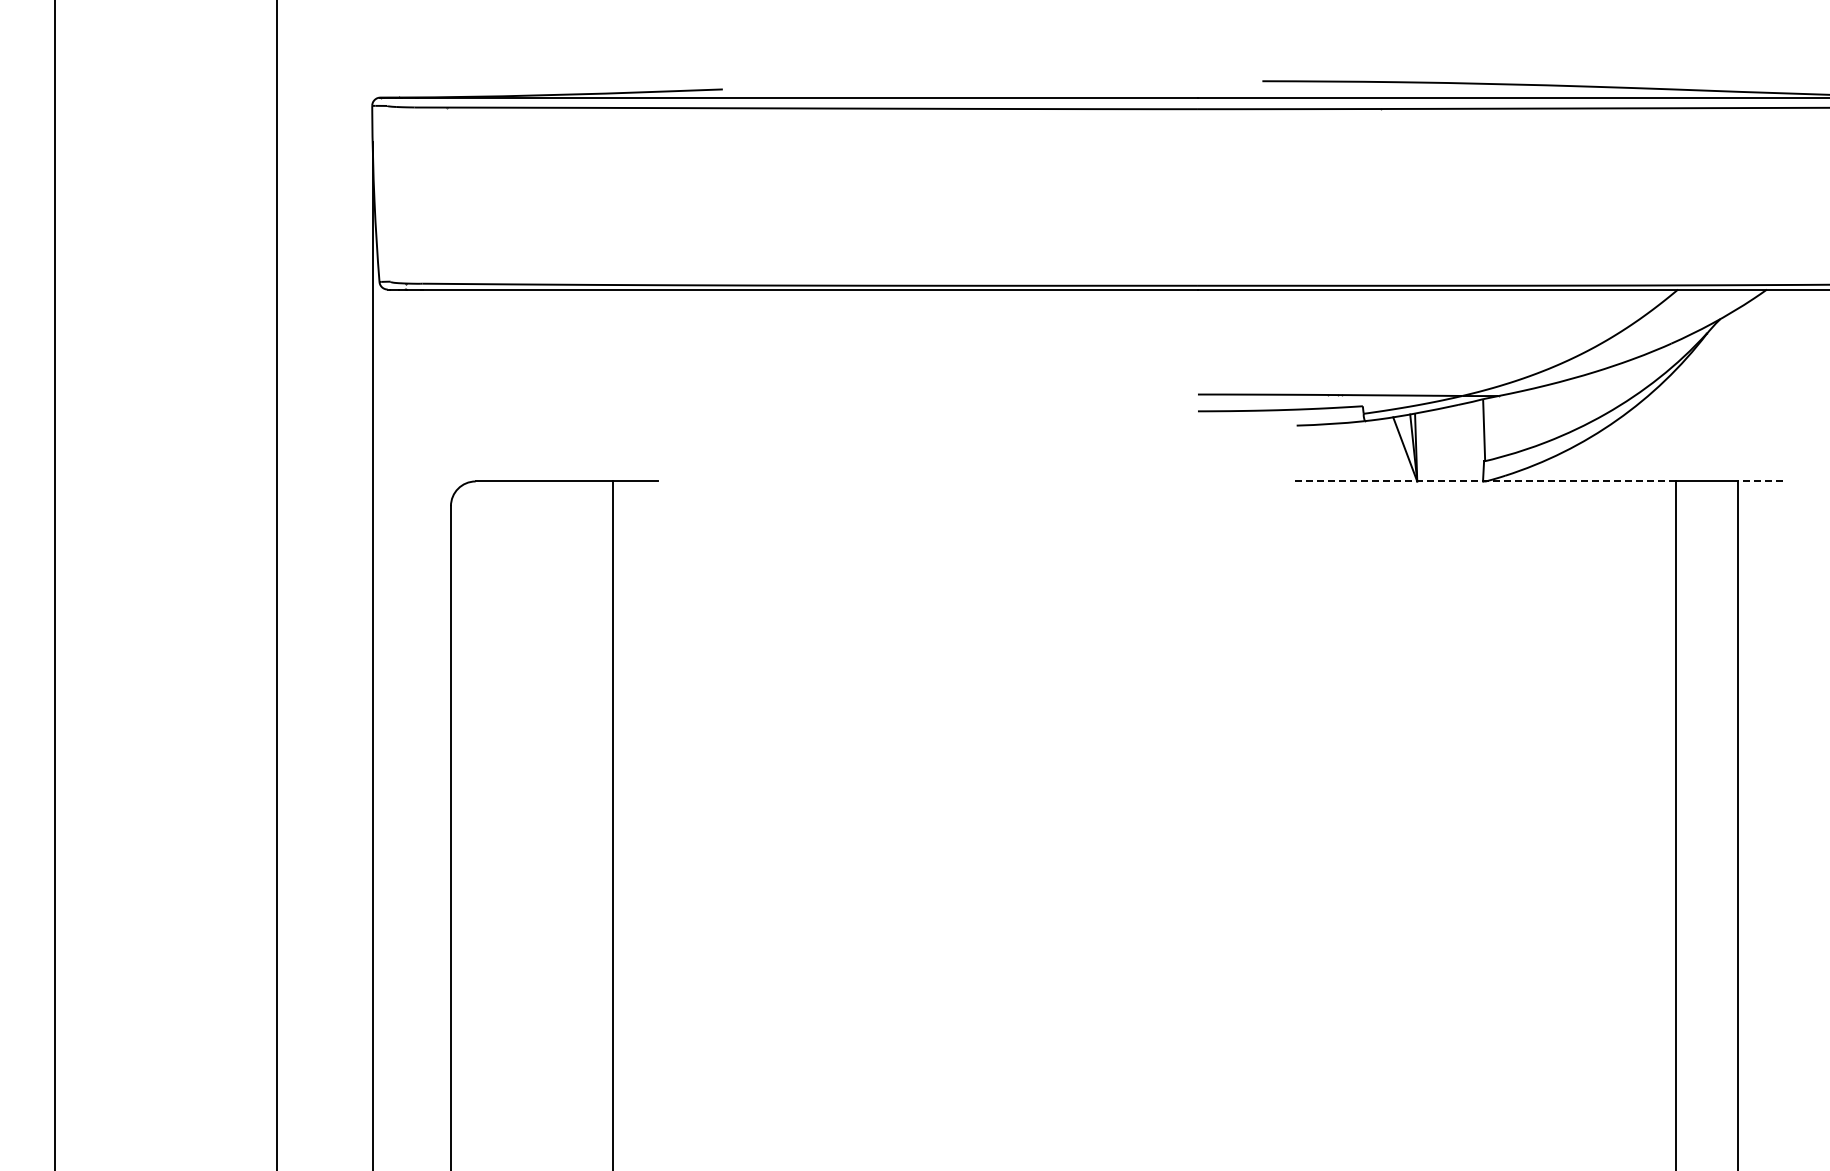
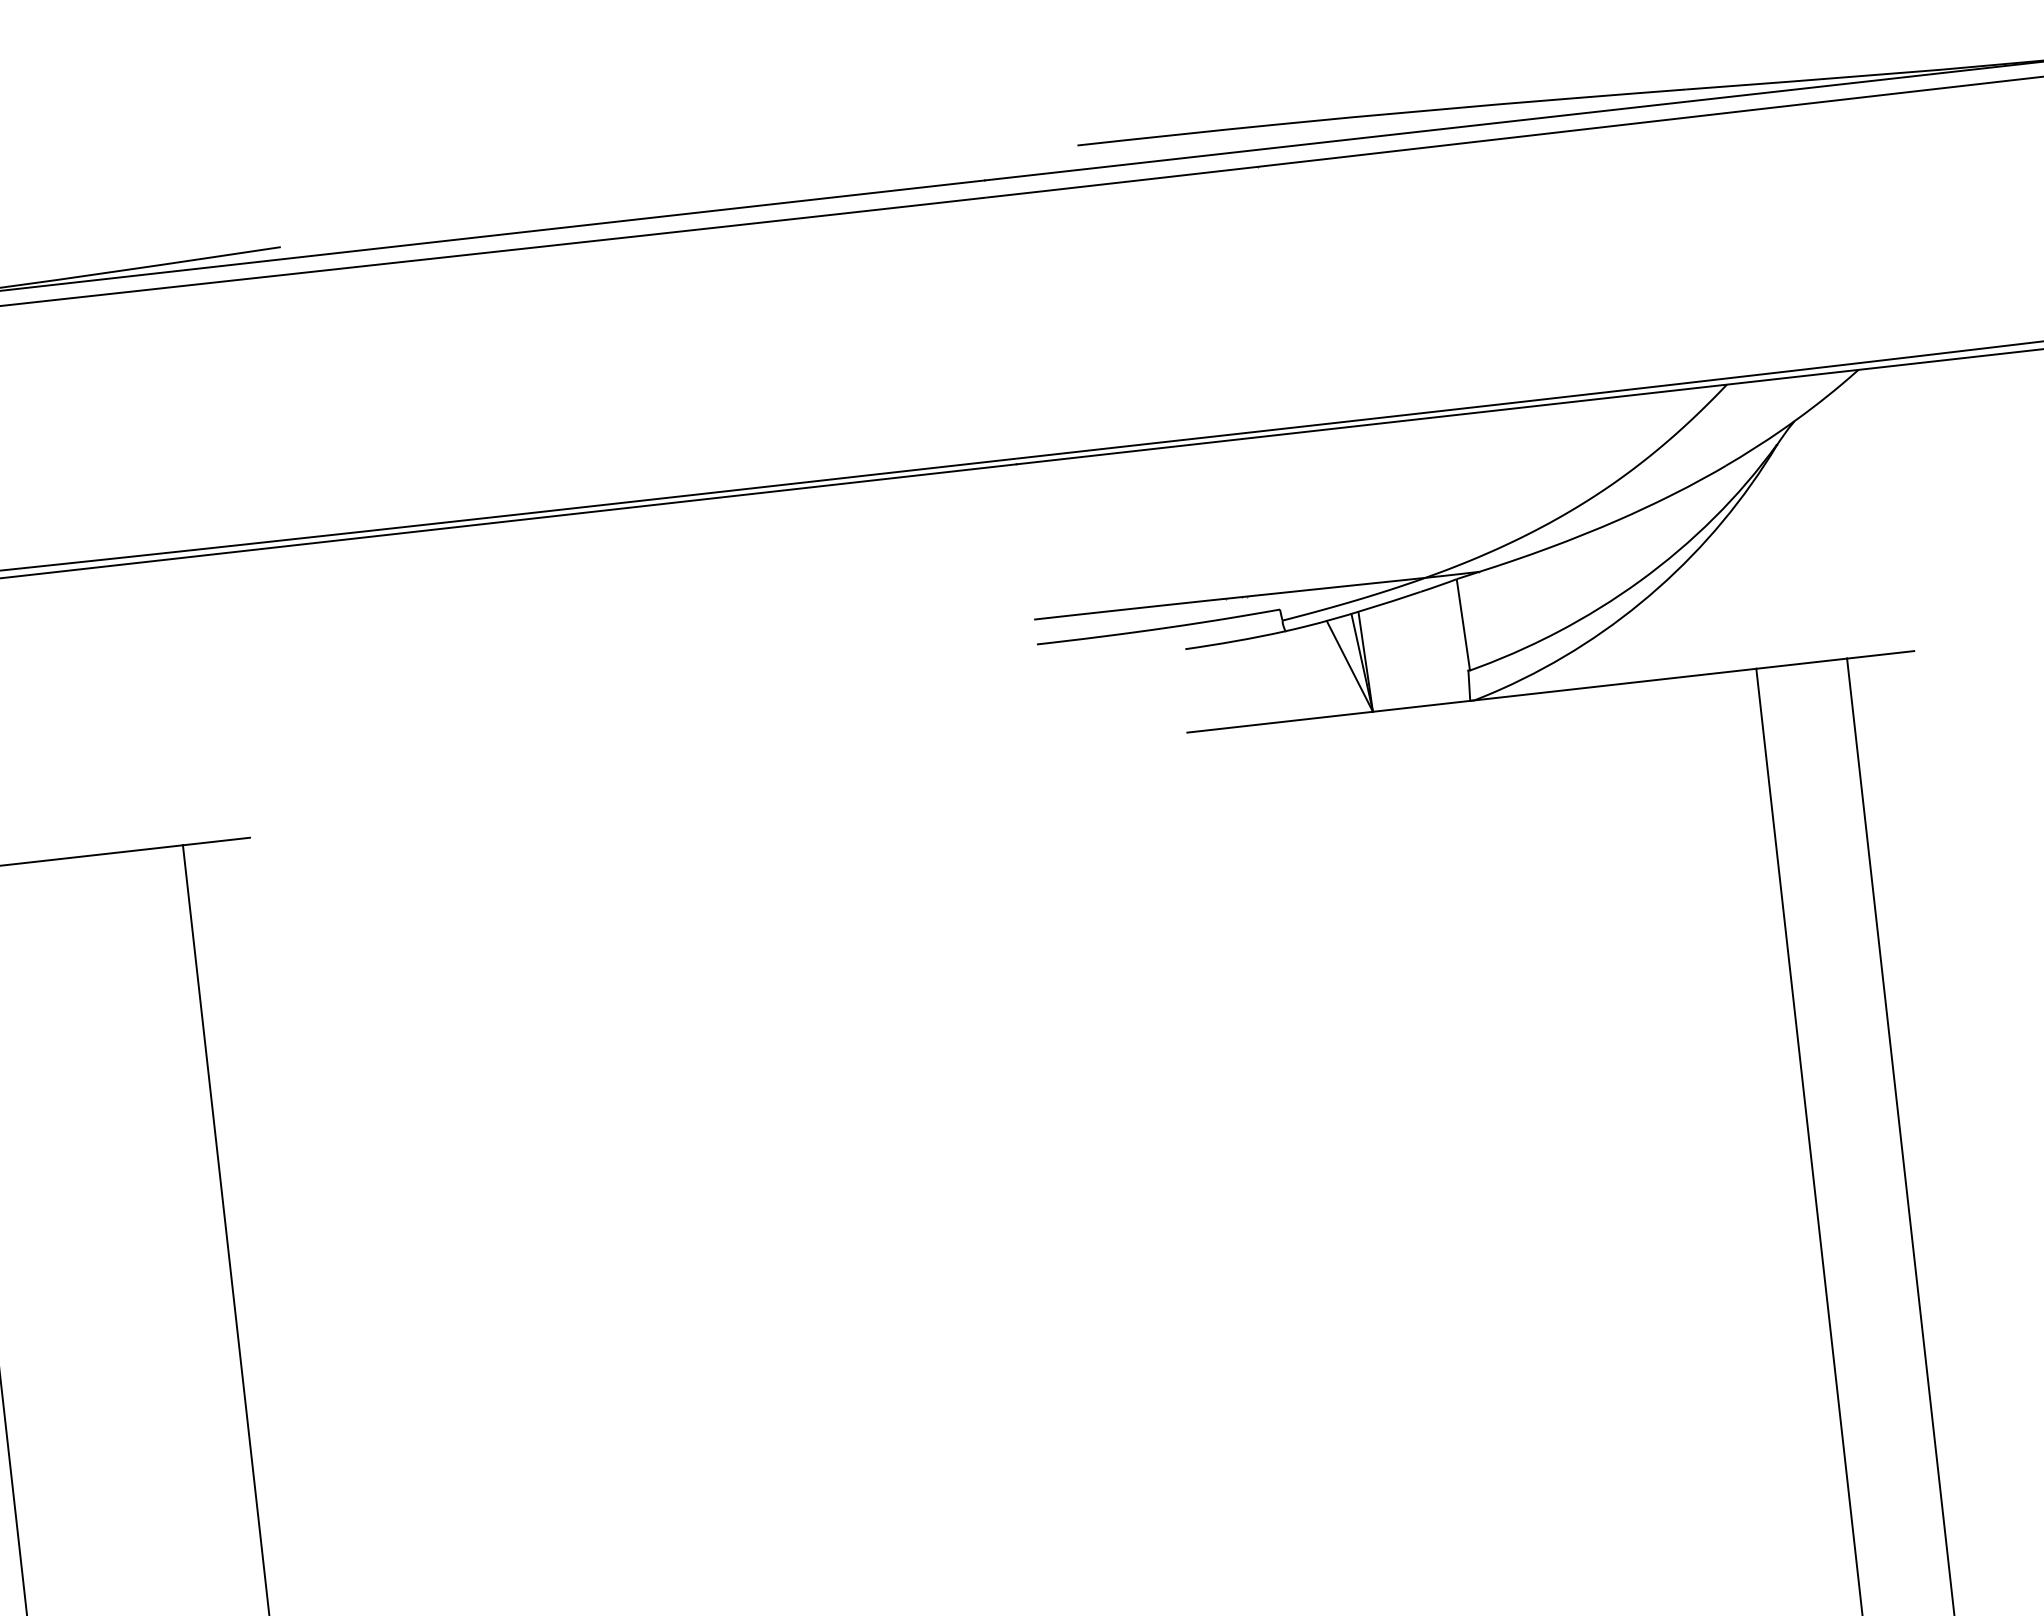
line: (1483, 481) -> (1470, 700), dashed -> solid
line: (1760, 481) -> (1880, 654), dashed -> solid

